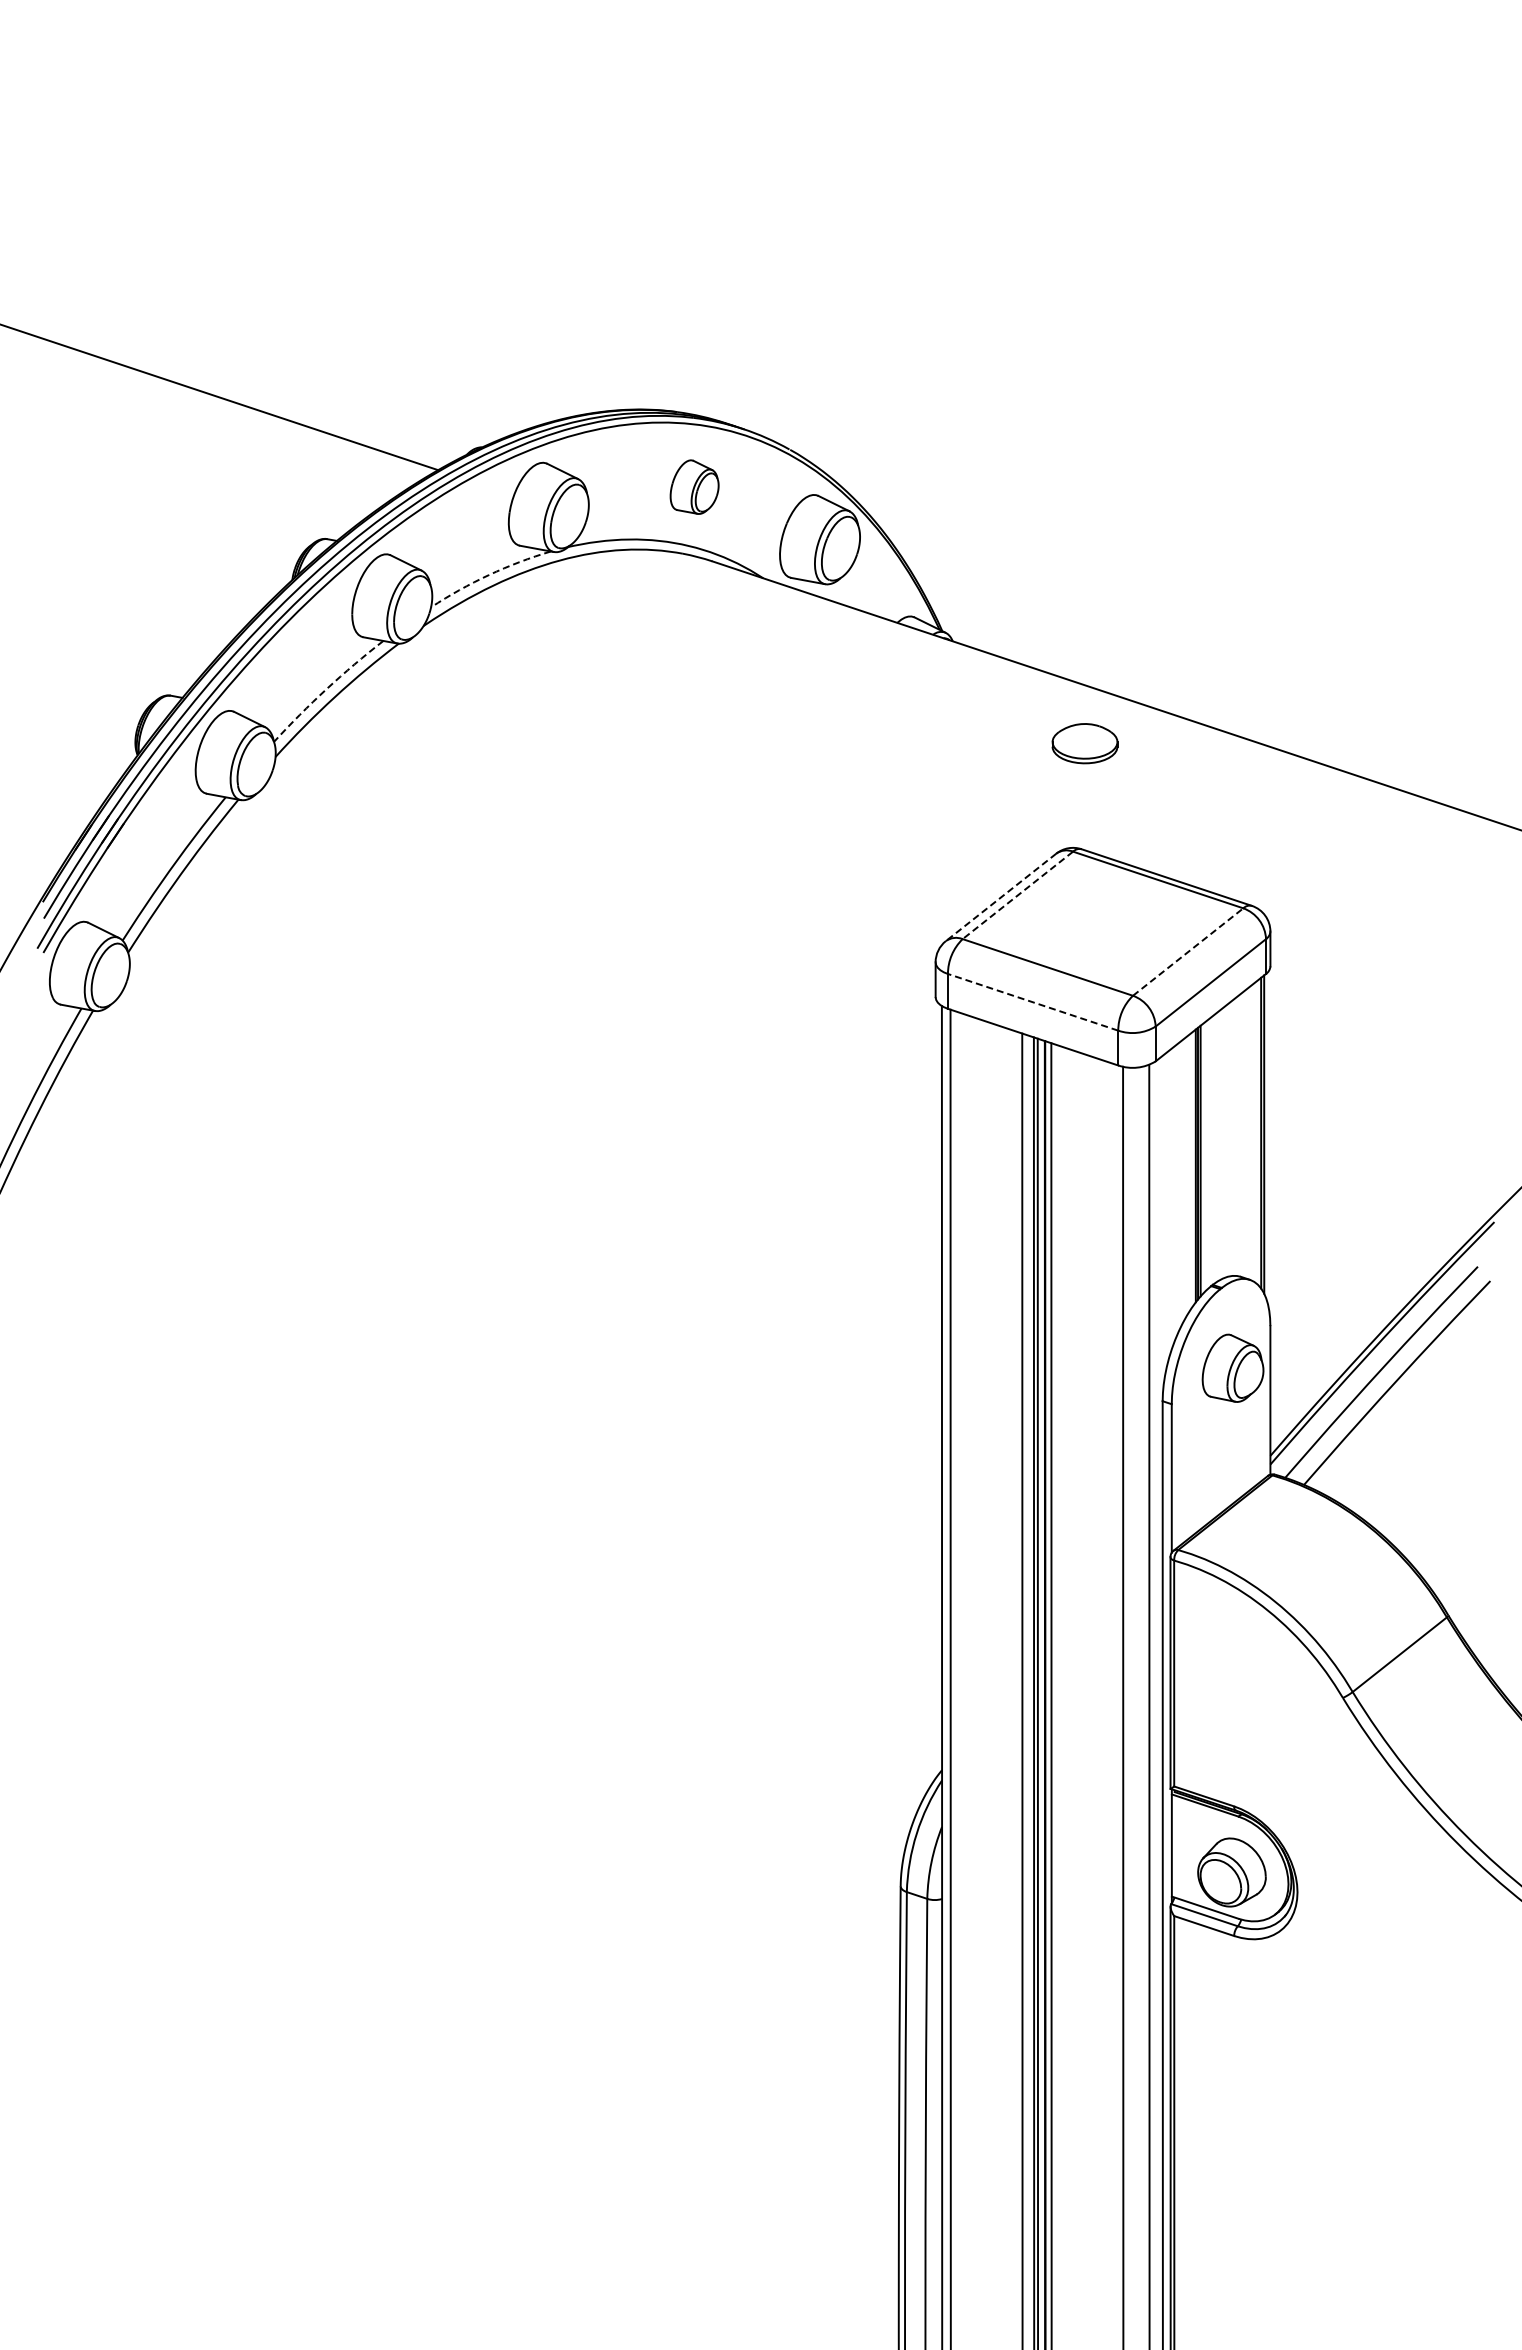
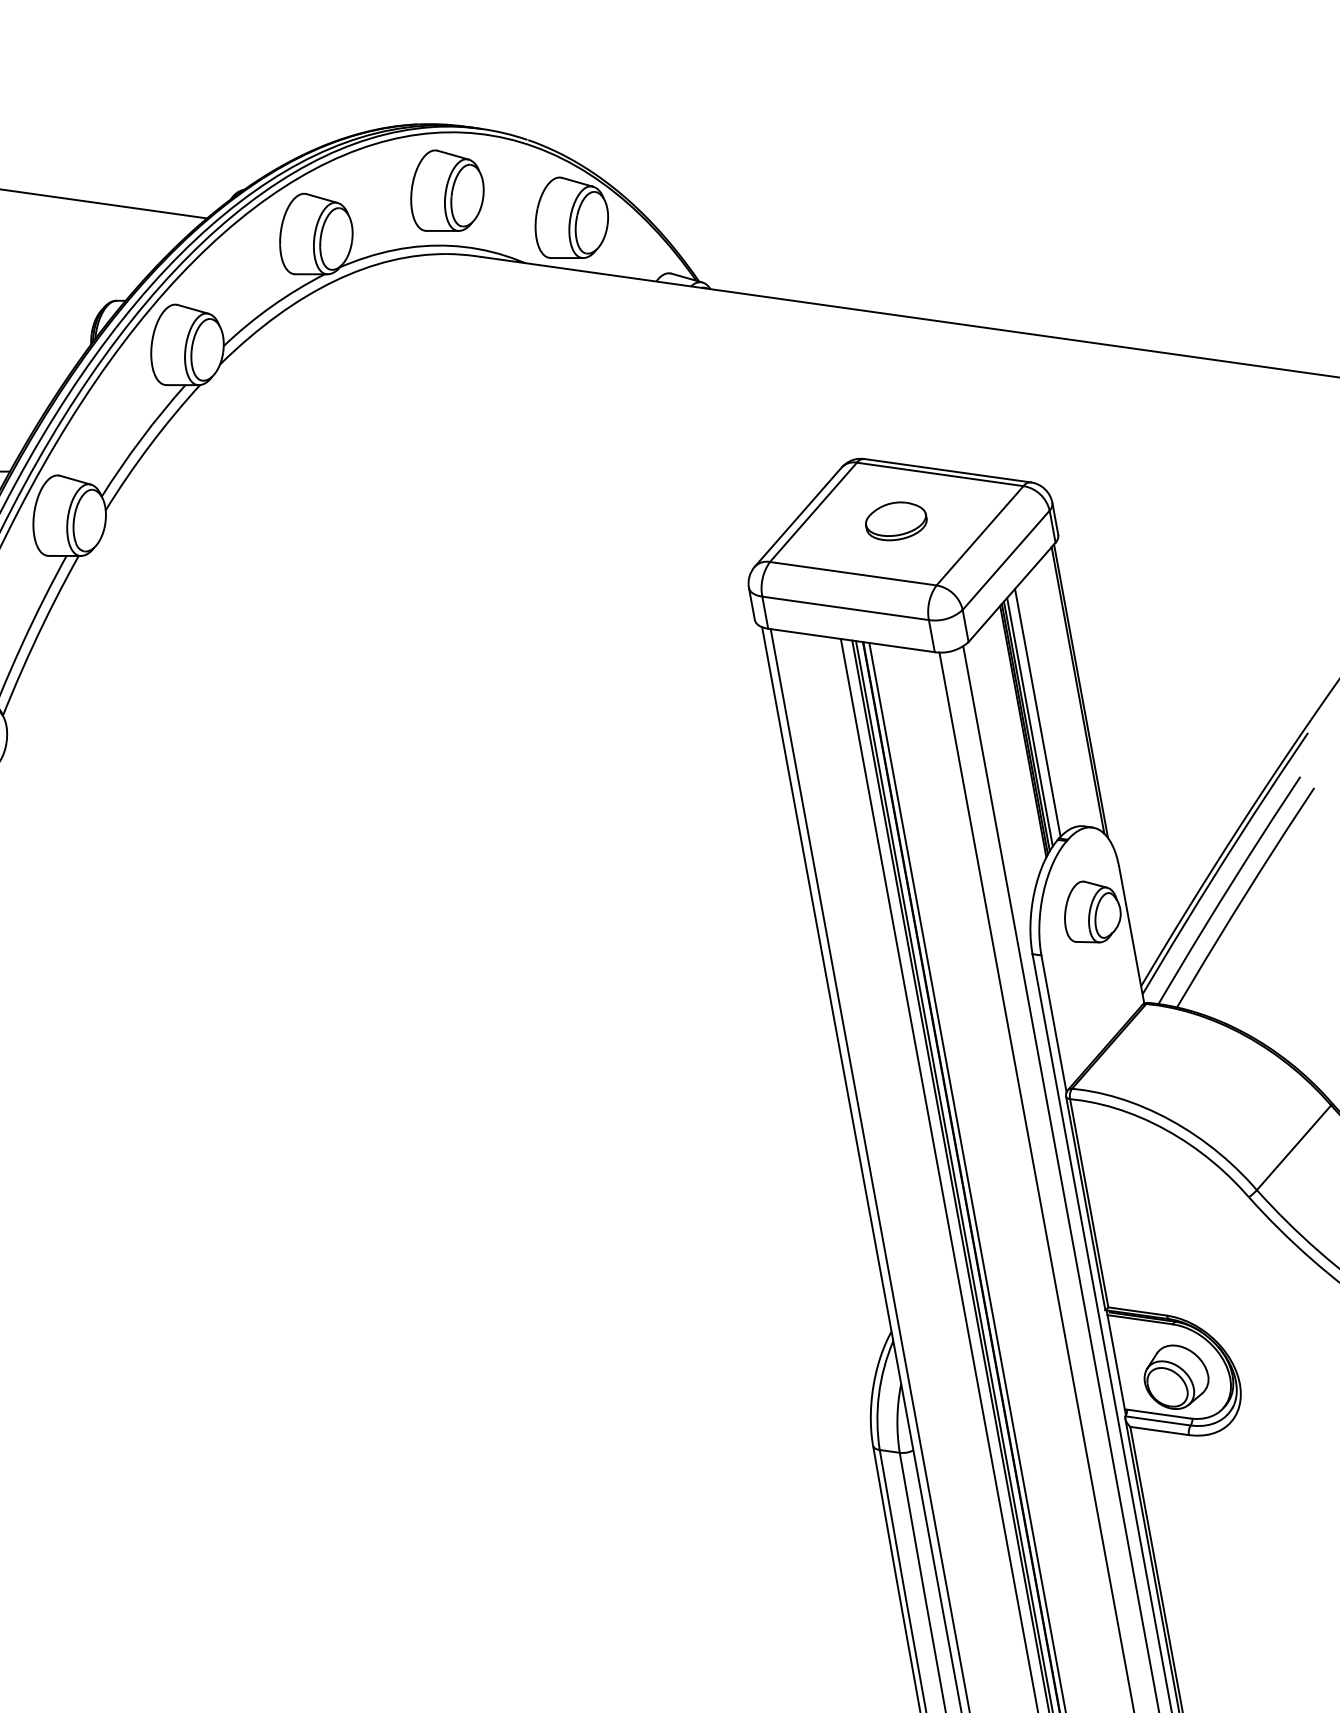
part: (694, 486) -> (446, 190), size x1.67
arc: (488, 575) -> (271, 307), dashed -> solid
arc: (326, 689) -> (141, 439), dashed -> solid
part: (1084, 743) -> (895, 521), moved
line: (1017, 895) -> (813, 512), dashed -> solid
line: (1000, 897) -> (797, 517), dashed -> solid
line: (1188, 951) -> (980, 535), dashed -> solid
line: (1033, 1002) -> (845, 608), dashed -> solid
line: (1214, 1148) -> (1037, 712), added
line: (1204, 1156) -> (1029, 721), added

